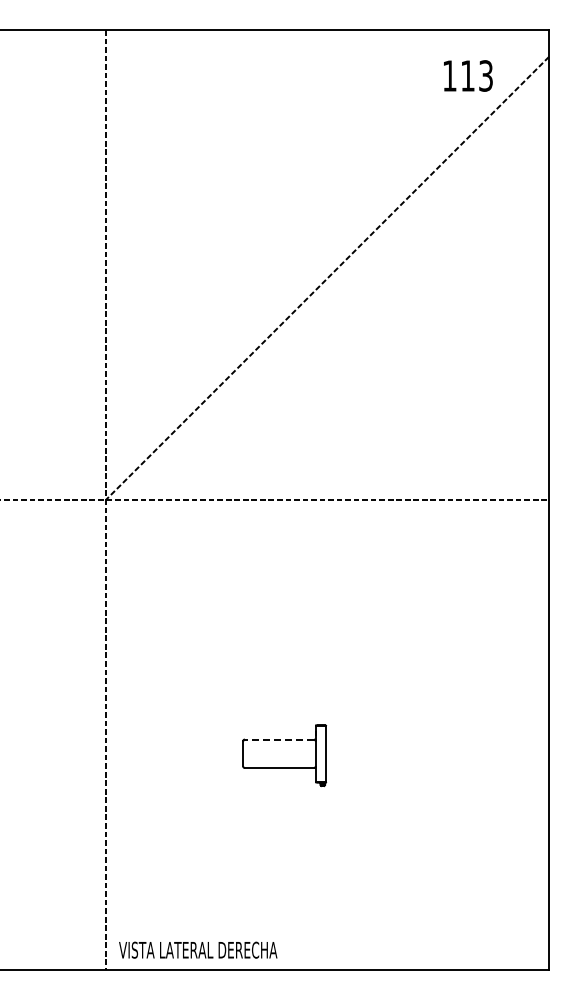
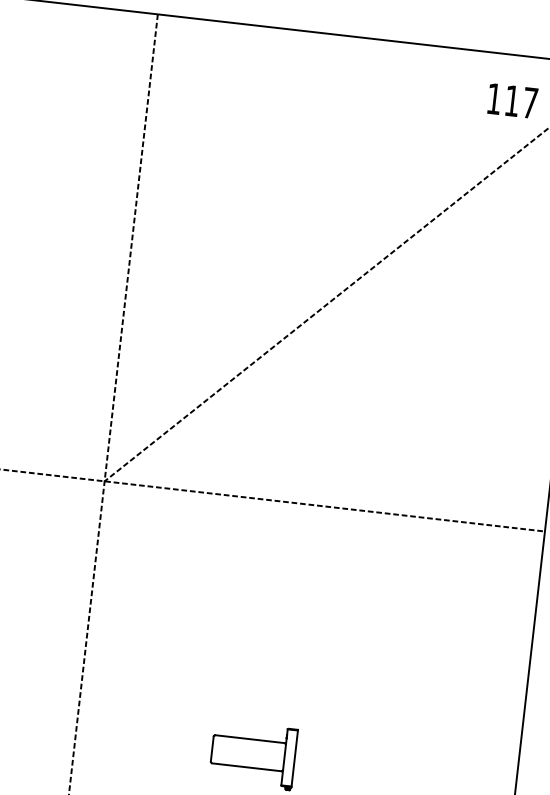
text: (485, 75) -> (529, 102), 113 -> 117
line: (279, 739) -> (250, 738), dashed -> solid

